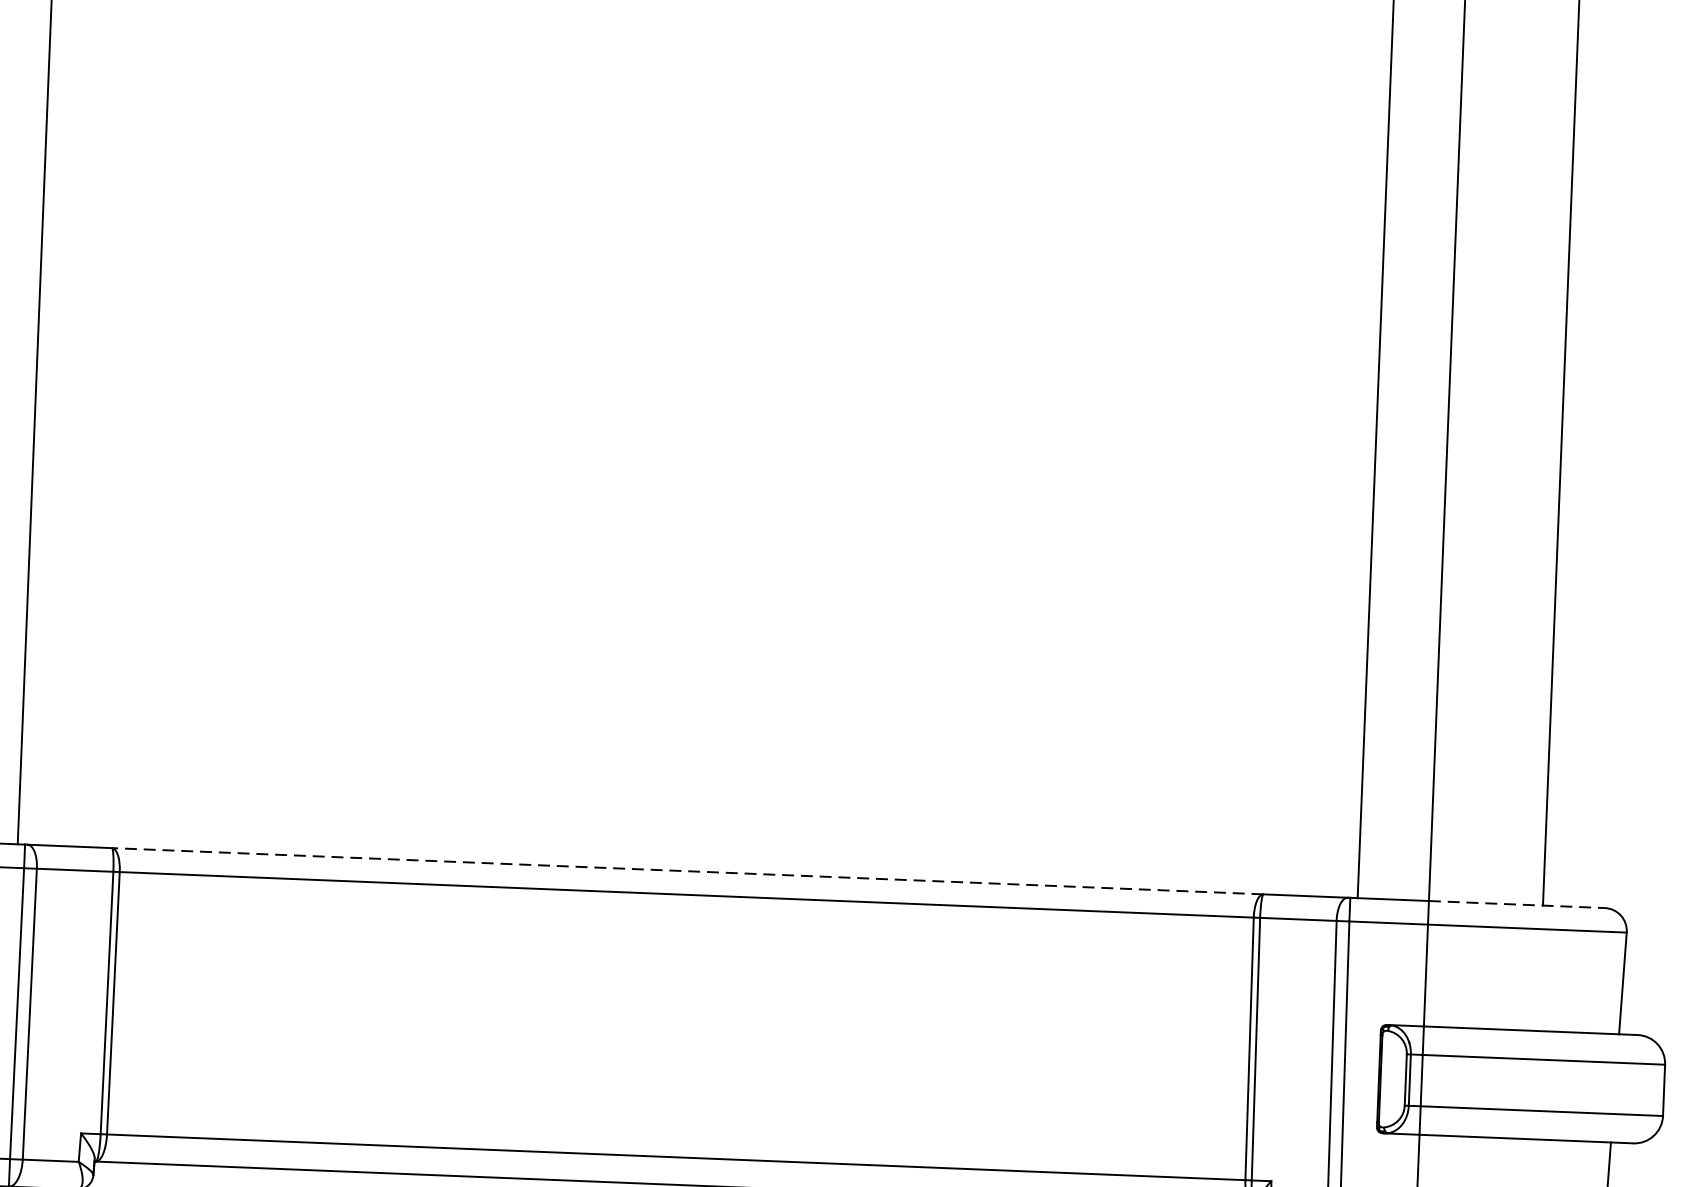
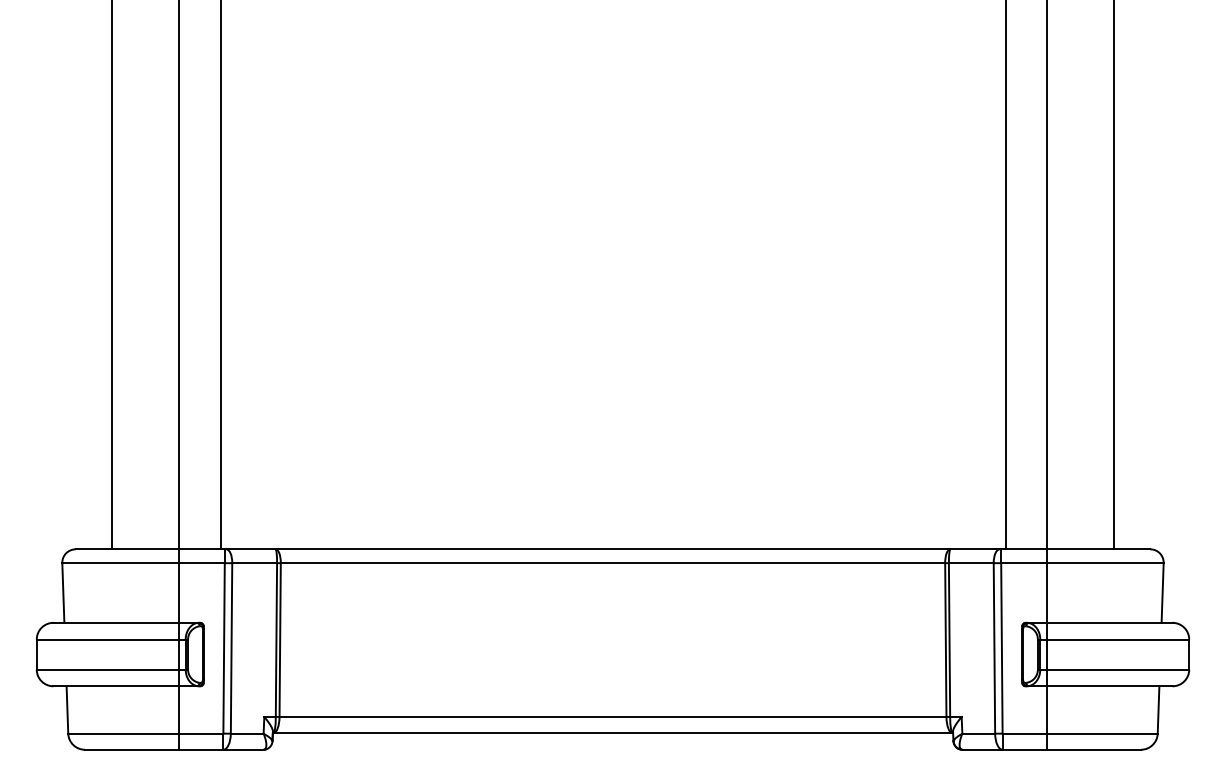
line: (686, 871) -> (612, 549), dashed -> solid
line: (1516, 904) -> (1098, 549), dashed -> solid

